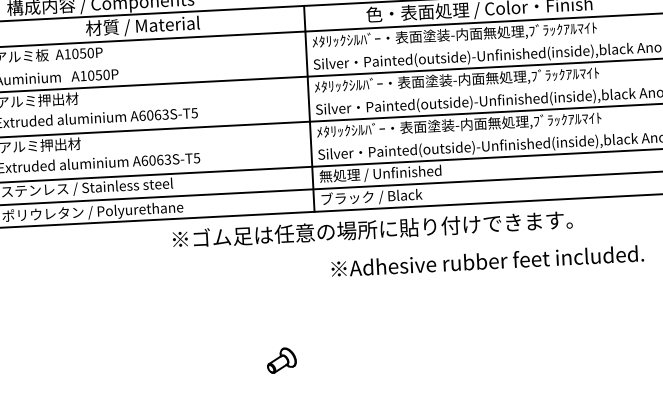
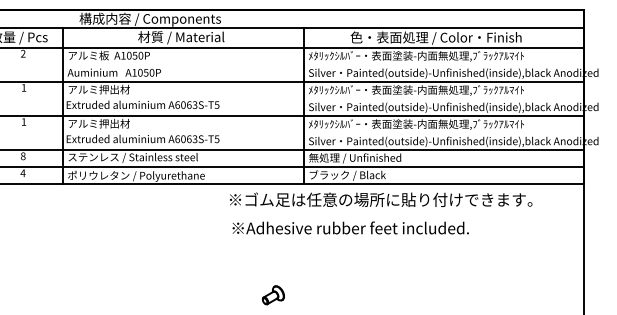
text: (373, 229) -> (381, 199), moved
text: (487, 260) -> (350, 227), moved

